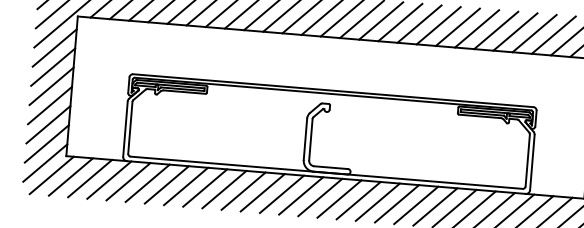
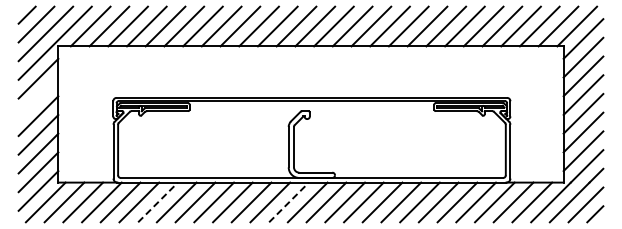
line: (53, 67) -> (38, 97), removed
line: (167, 184) -> (158, 202), solid -> dashed
line: (301, 196) -> (289, 202), solid -> dashed

